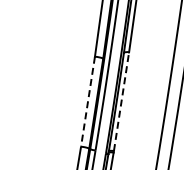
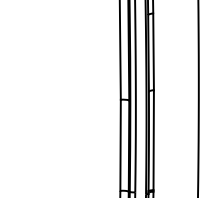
line: (87, 101) -> (120, 145), dashed -> solid
line: (121, 101) -> (153, 140), dashed -> solid

